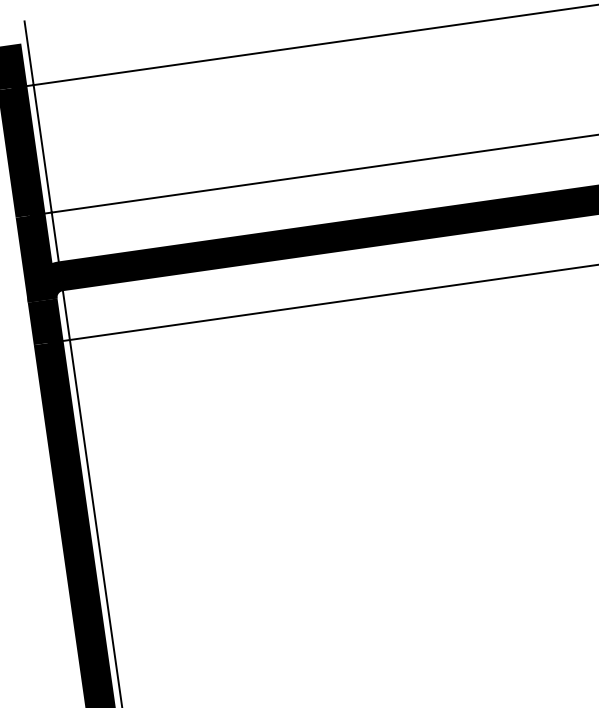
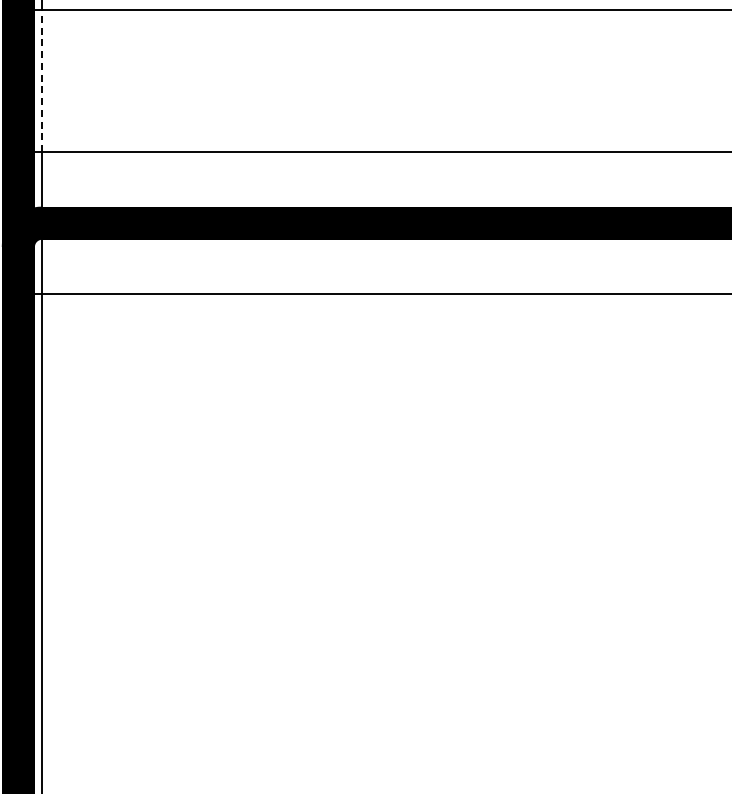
line: (43, 148) -> (42, 80), solid -> dashed

